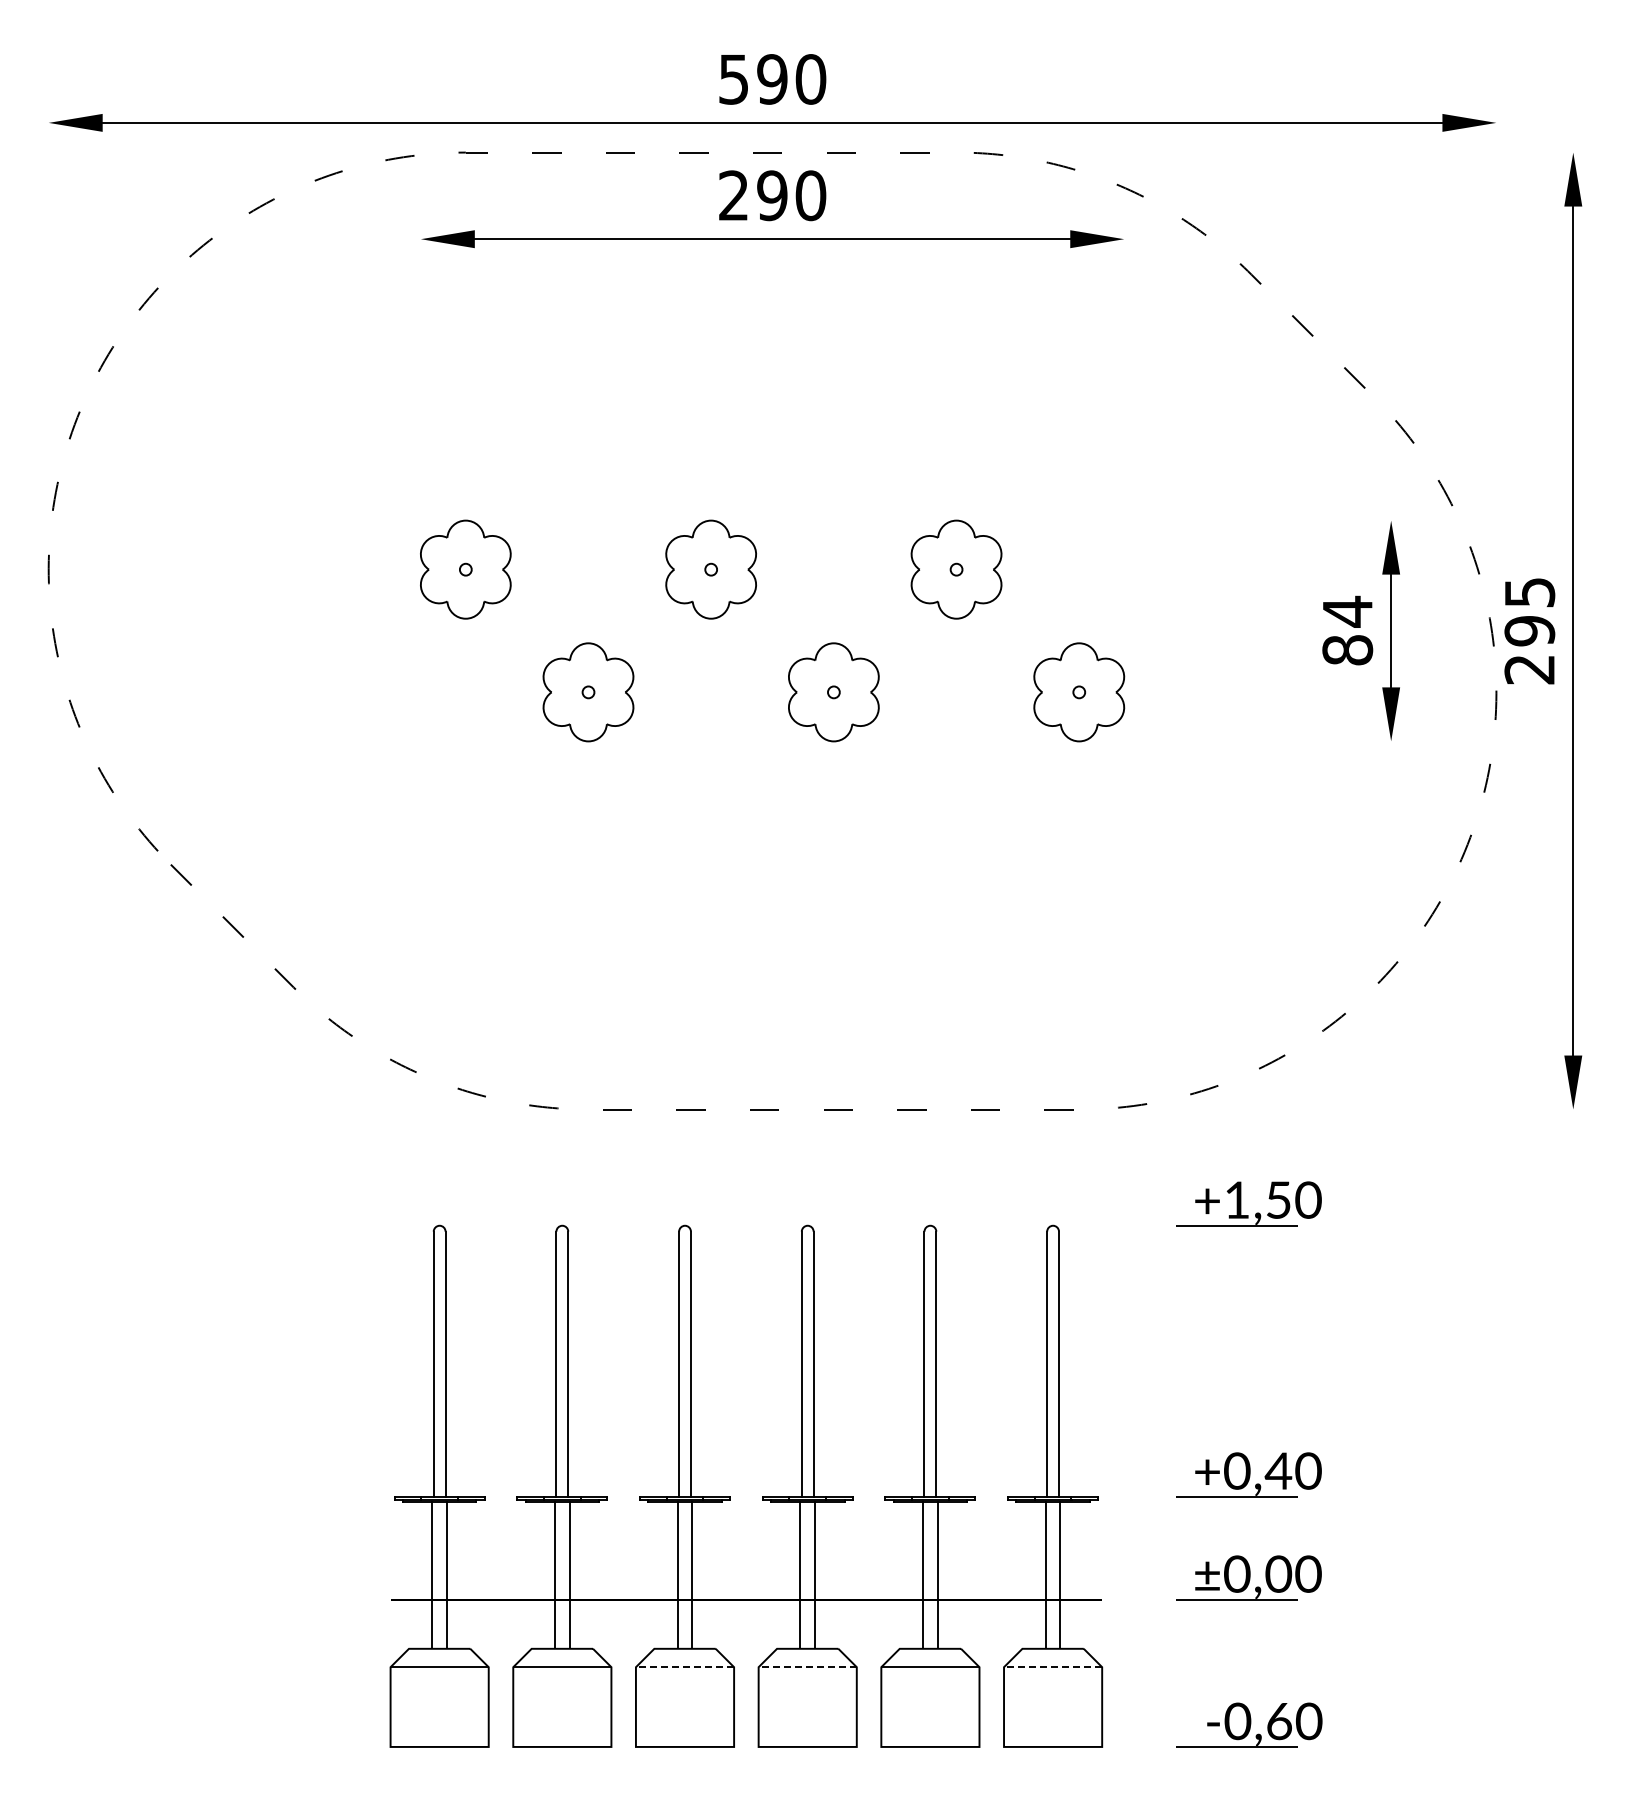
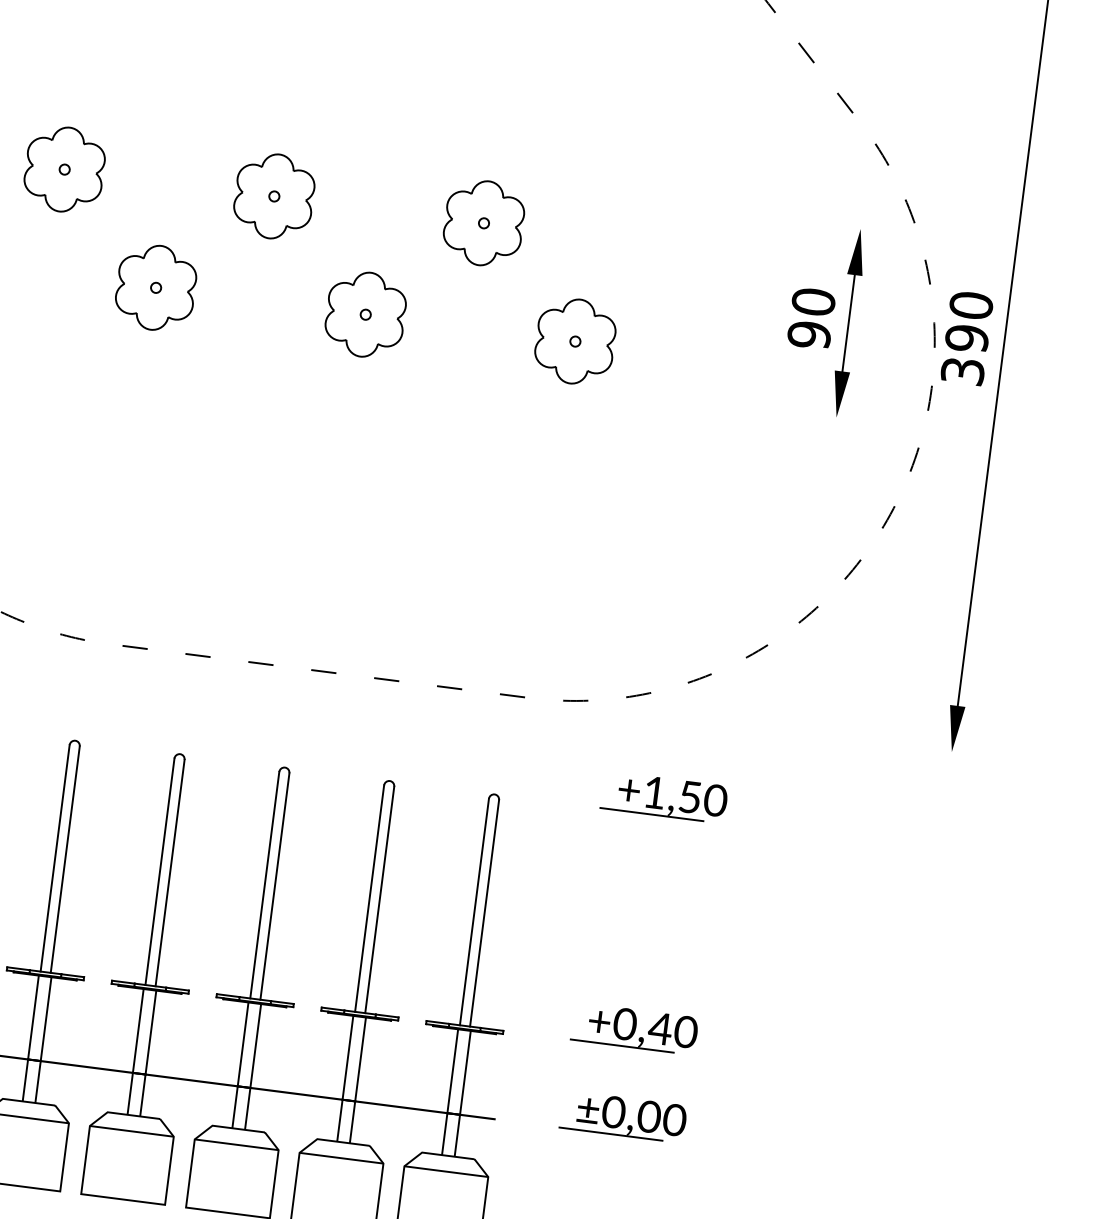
text: (1347, 630) -> (811, 318), 84 -> 90
text: (1529, 630) -> (966, 338), 295 -> 390
line: (684, 1667) -> (131, 1131), dashed -> solid
line: (807, 1667) -> (236, 1145), dashed -> solid
line: (1052, 1667) -> (445, 1171), dashed -> solid

